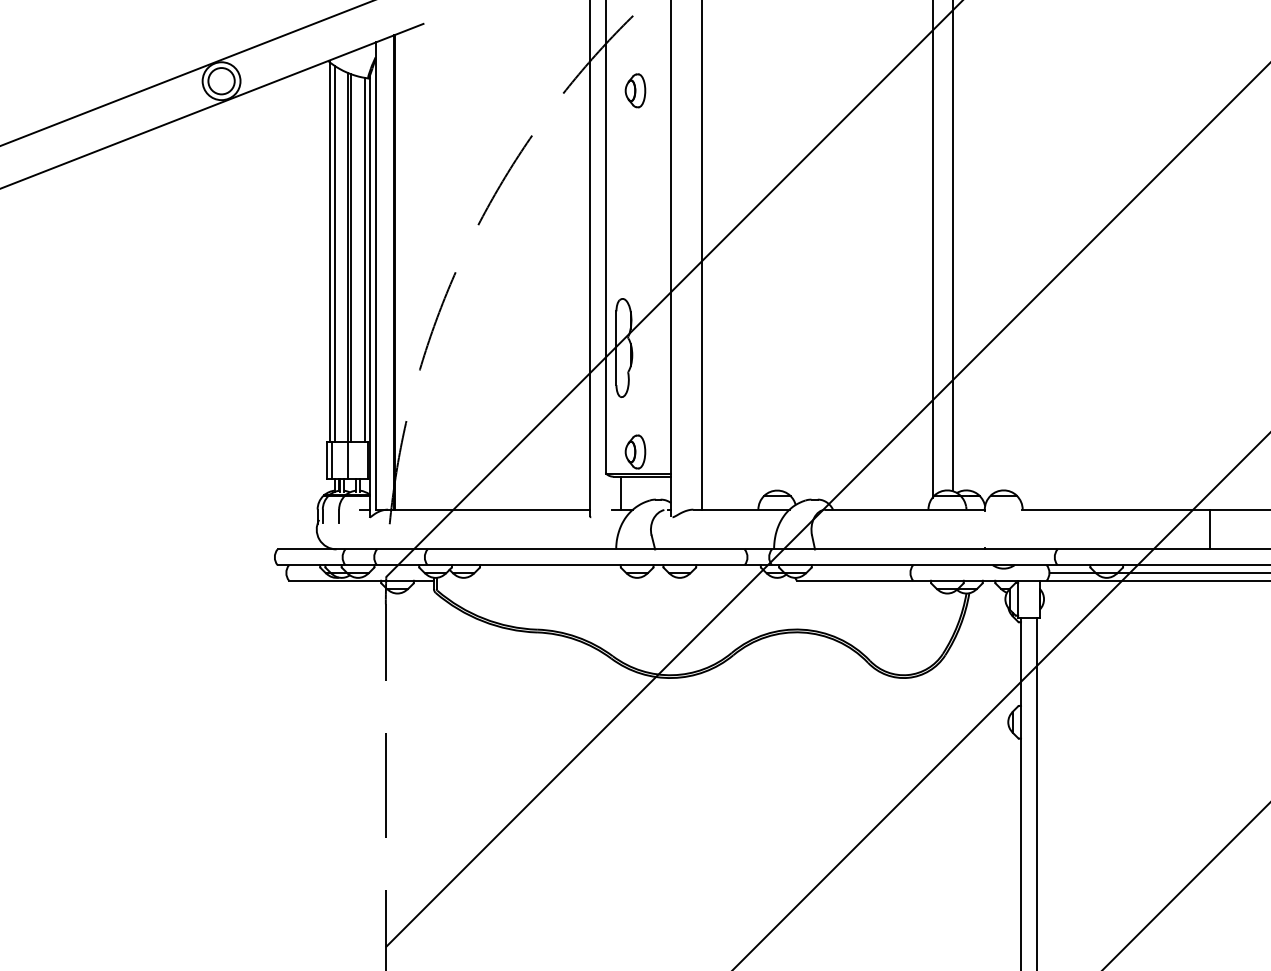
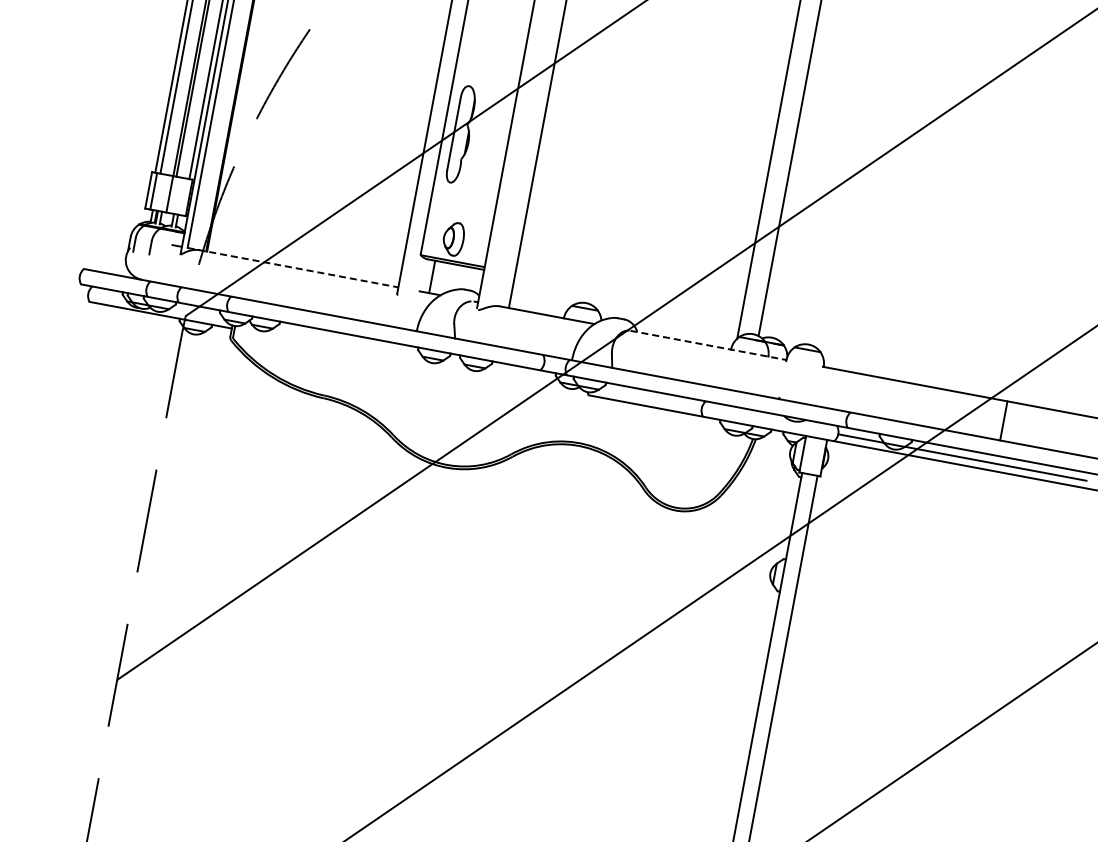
line: (483, 509) -> (293, 267), solid -> dashed
line: (906, 509) -> (709, 345), solid -> dashed

